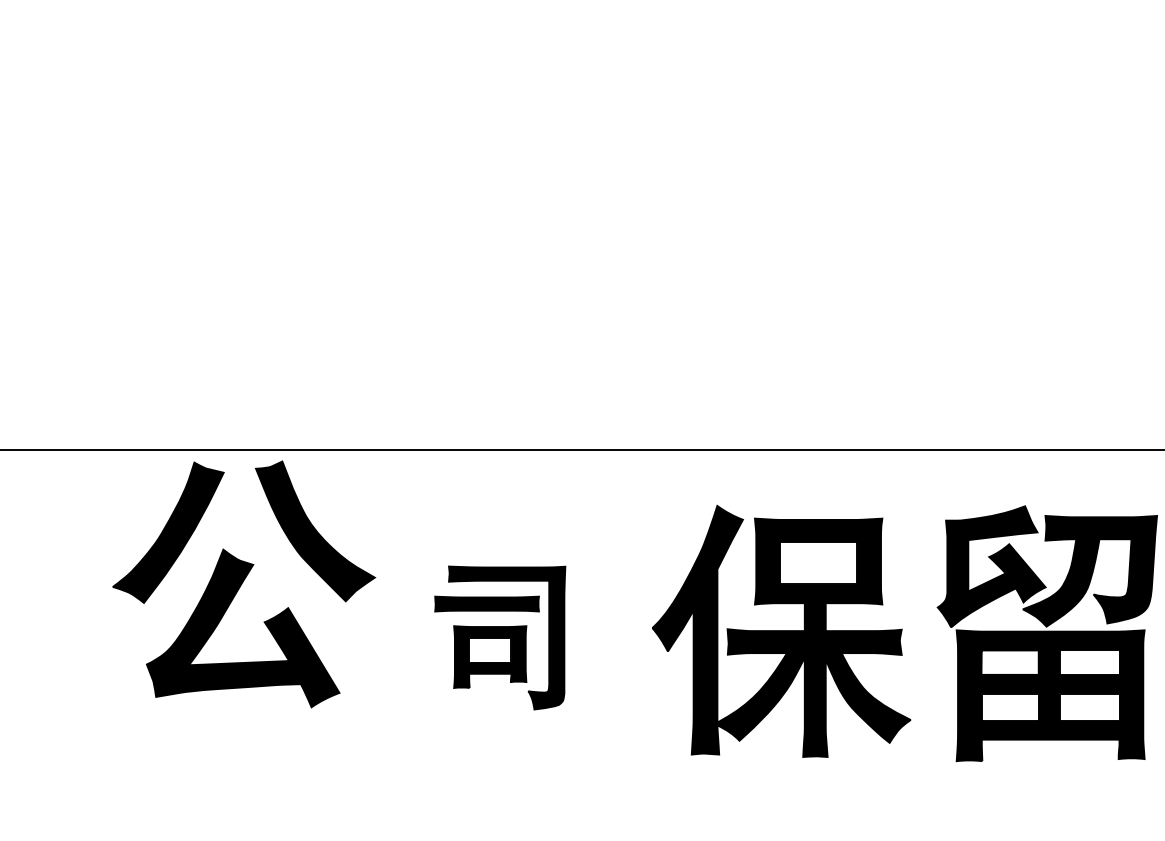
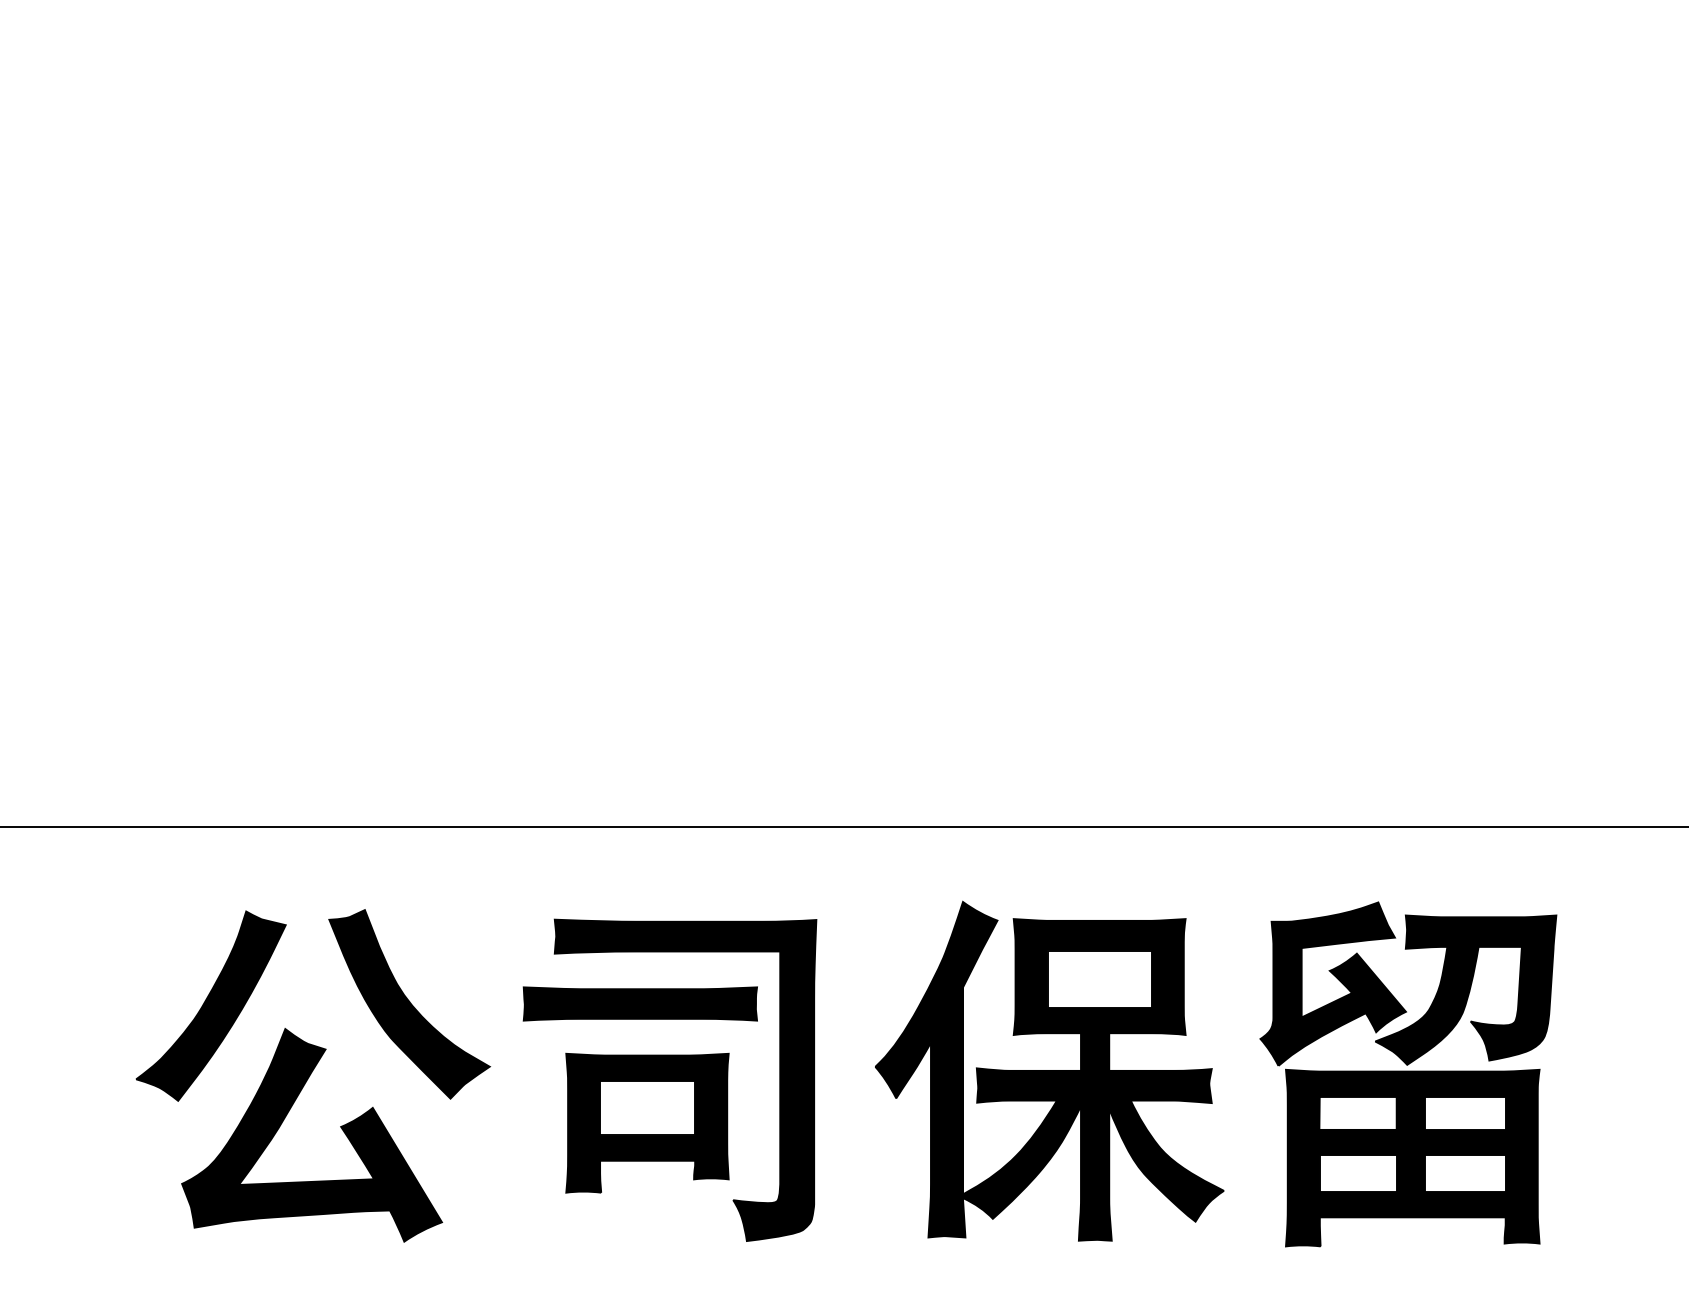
part: (244, 584) -> (313, 1075), moved
part: (499, 637) -> (669, 1079), size x1.67

